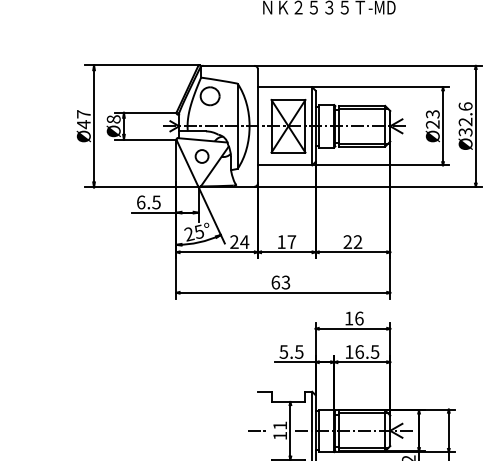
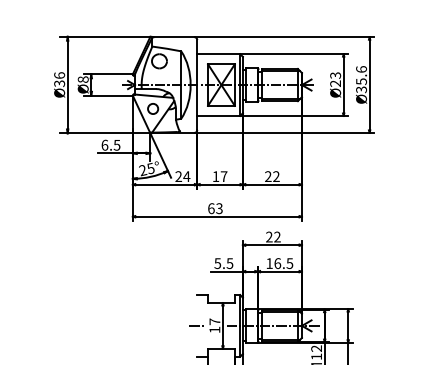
text: (83, 119) -> (59, 79), Ø47 -> Ø36
text: (465, 121) -> (361, 81), Ø32.6 -> Ø35.6
text: (354, 317) -> (273, 236), 16 -> 22
text: (279, 425) -> (214, 321), 11 -> 17

